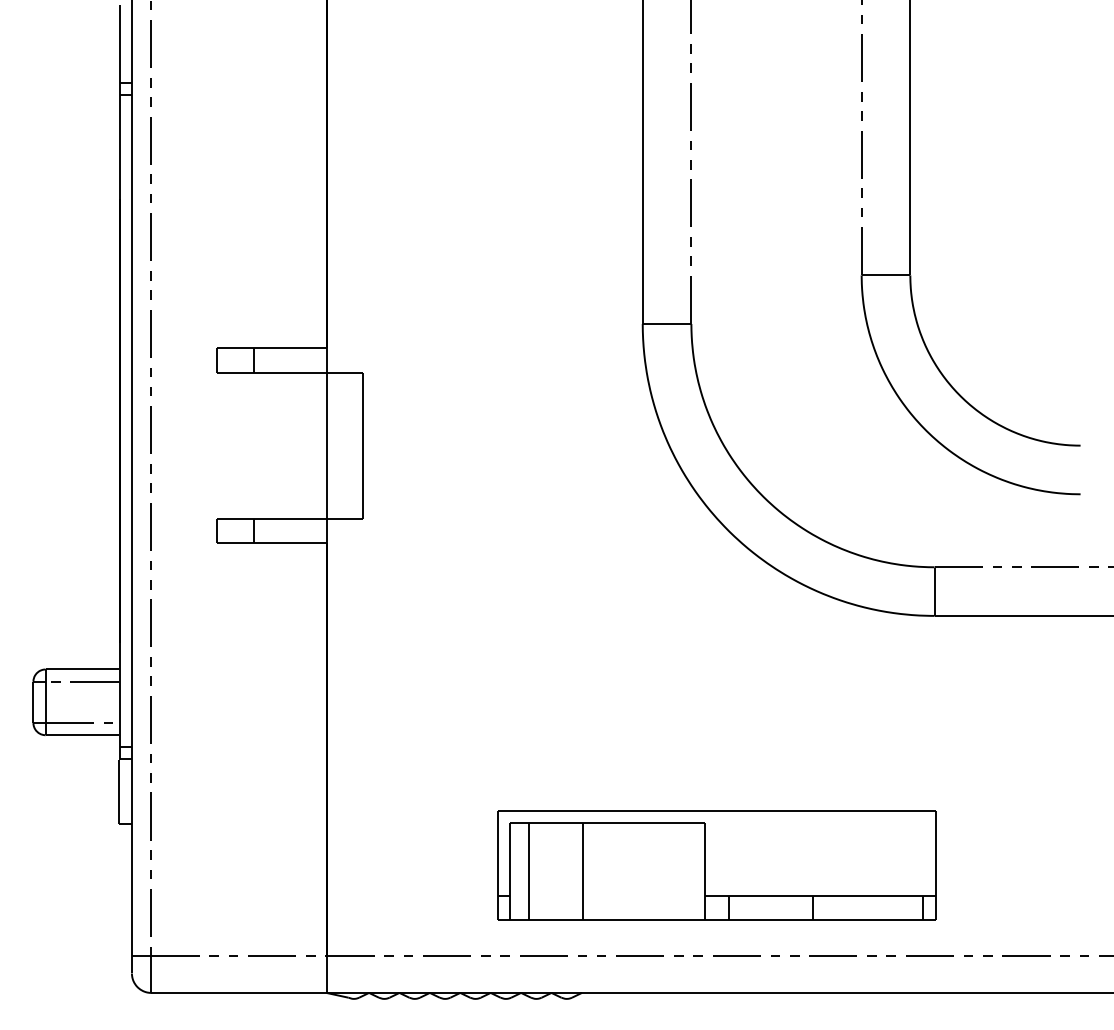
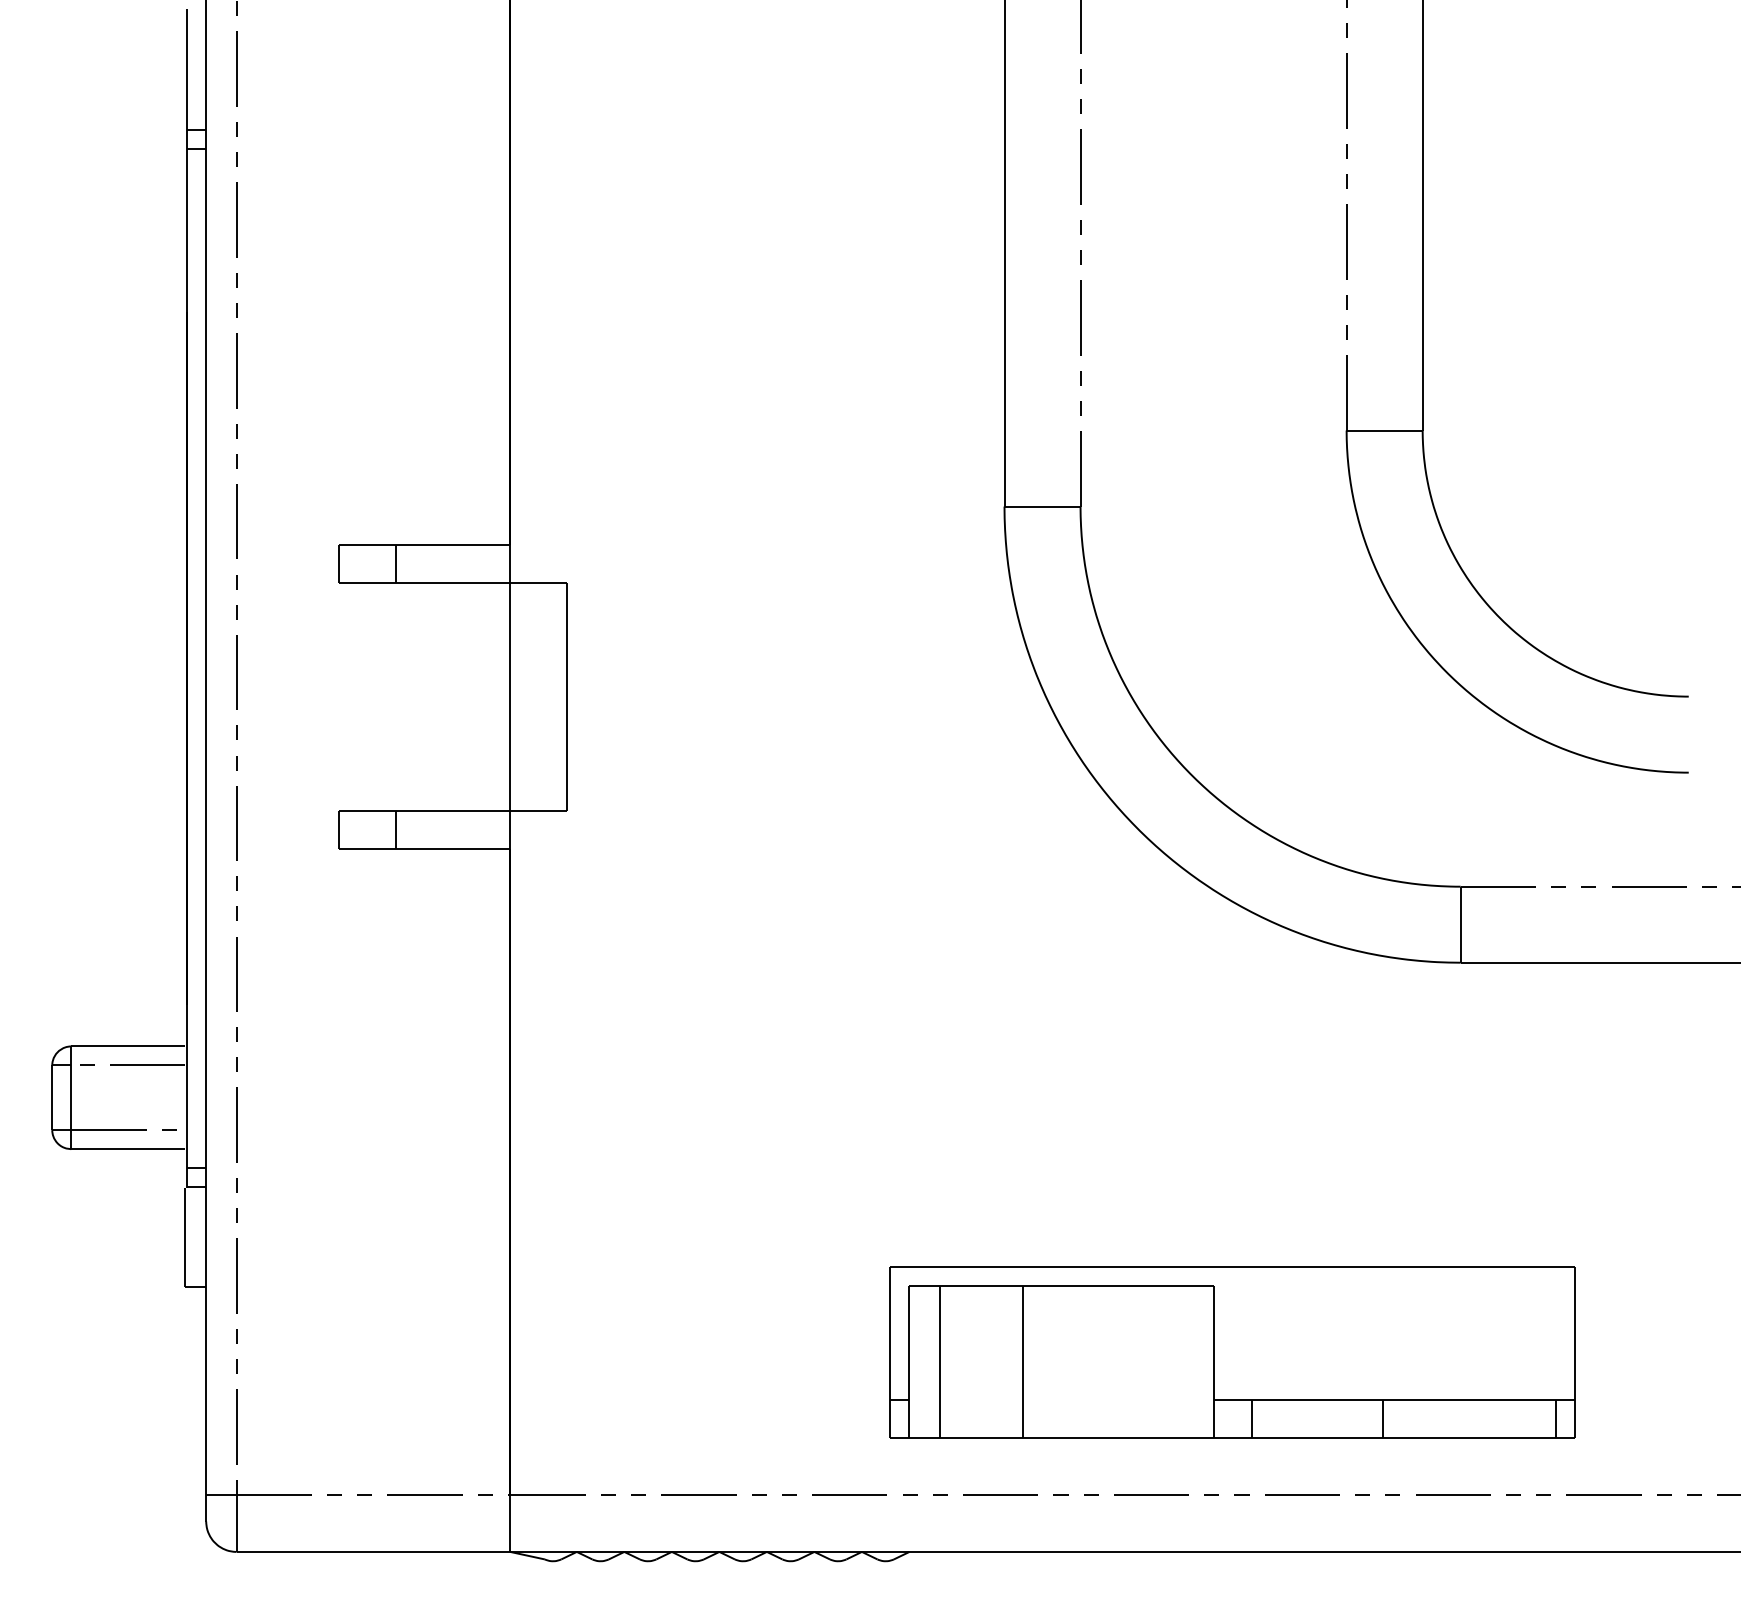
part: (716, 865) -> (1232, 1352), moved

